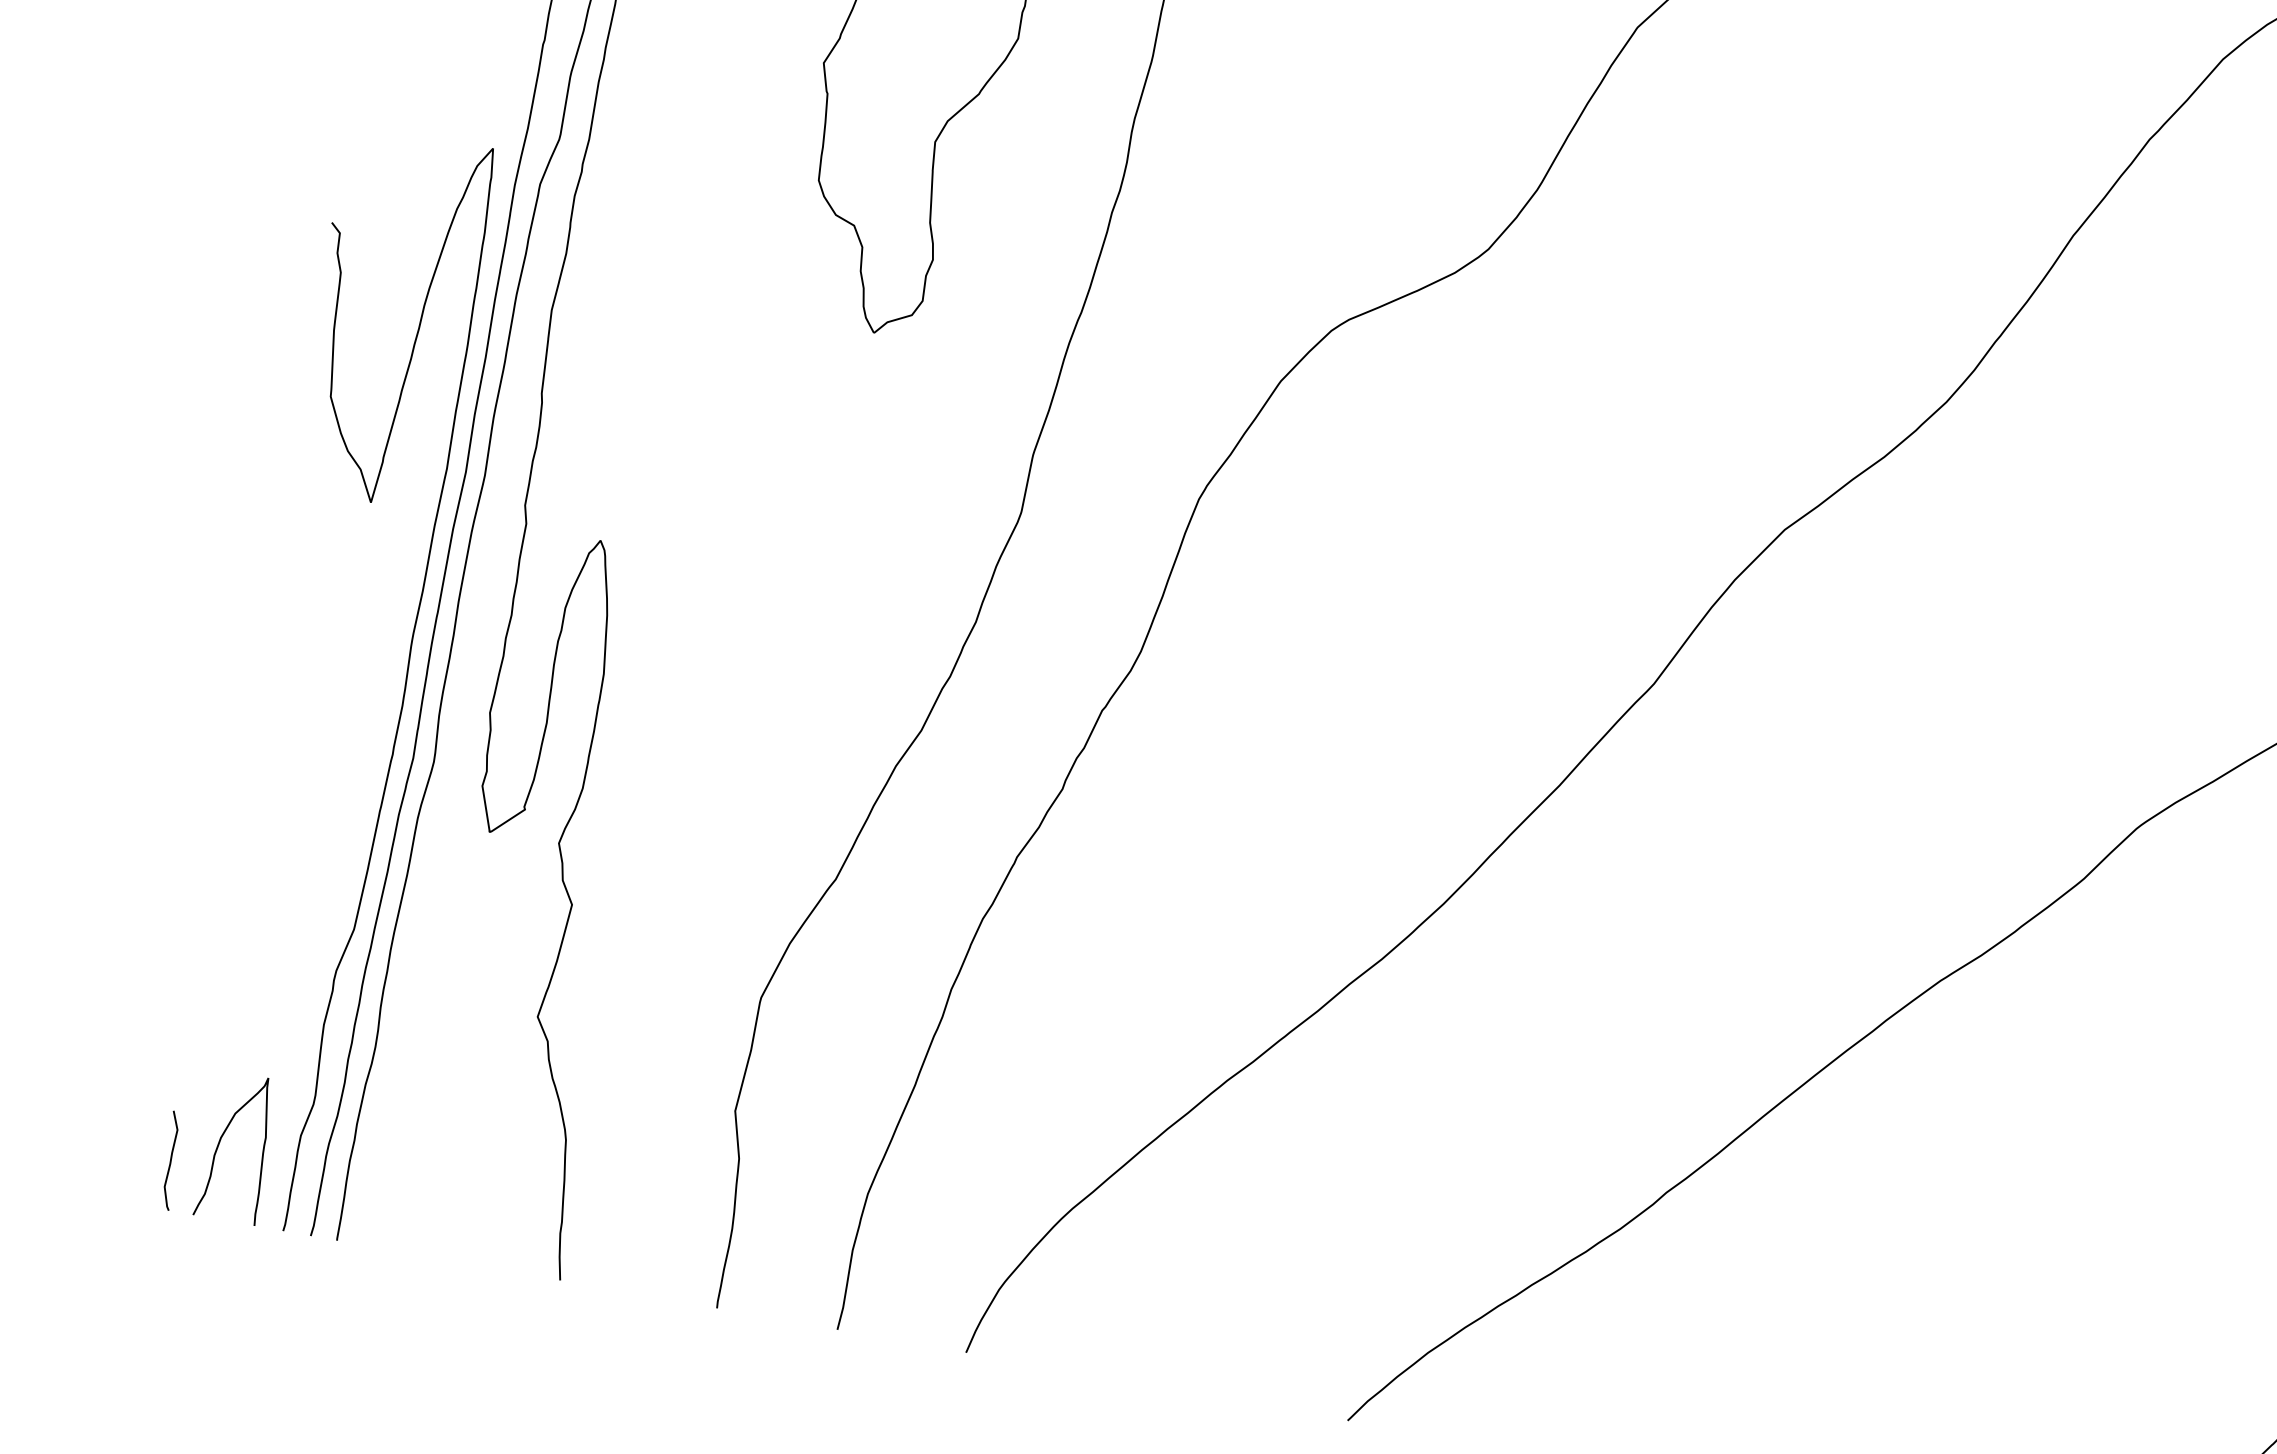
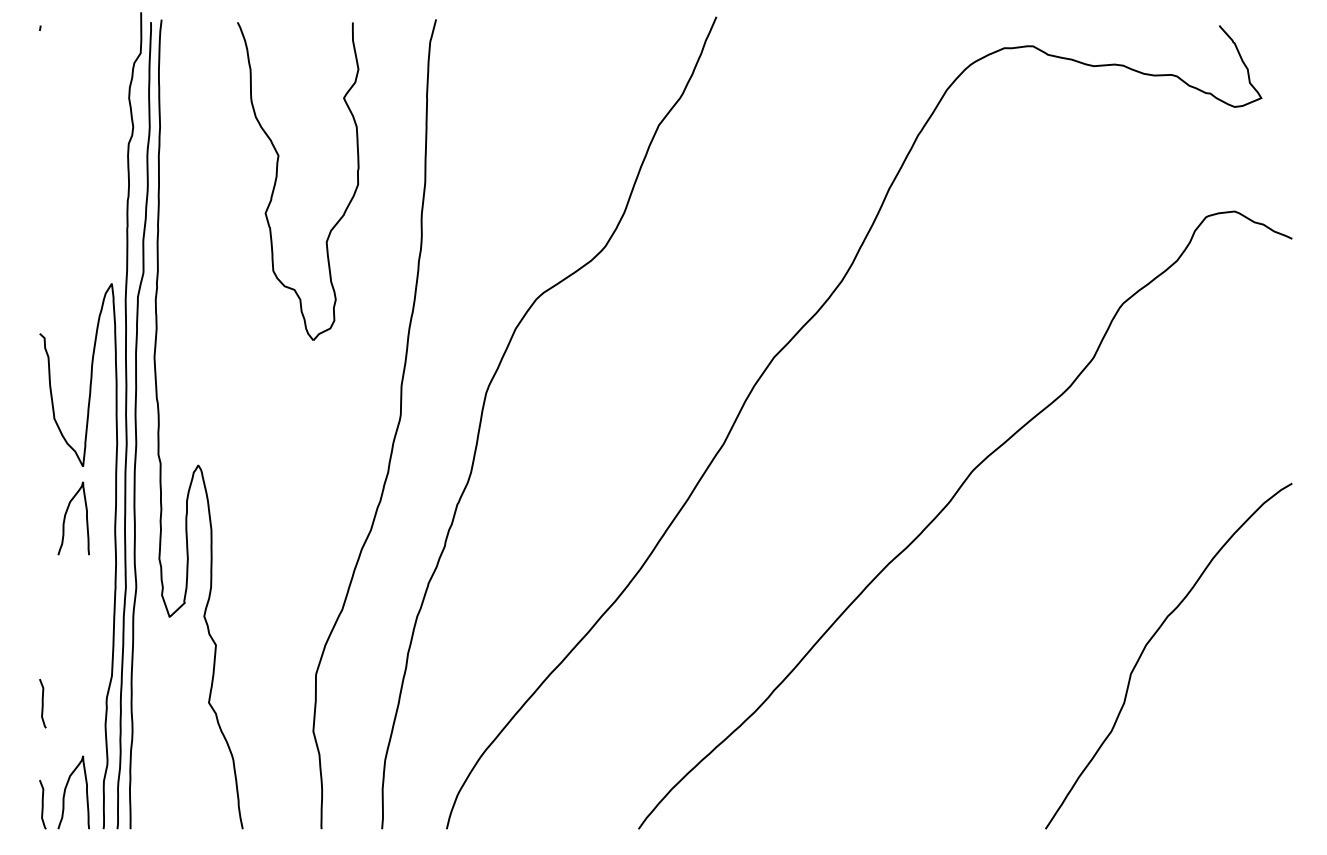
curve: (320, 593) -> (66, 515), added
curve: (206, 959) -> (42, 703), added

